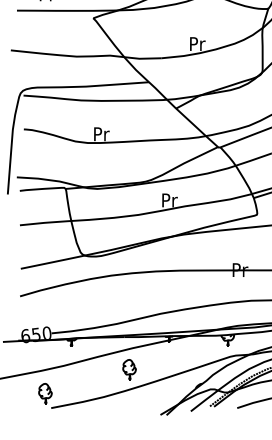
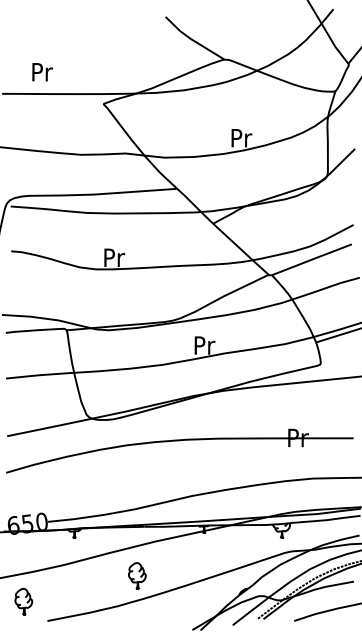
part: (129, 369) -> (137, 575), moved
part: (45, 393) -> (23, 601), moved

